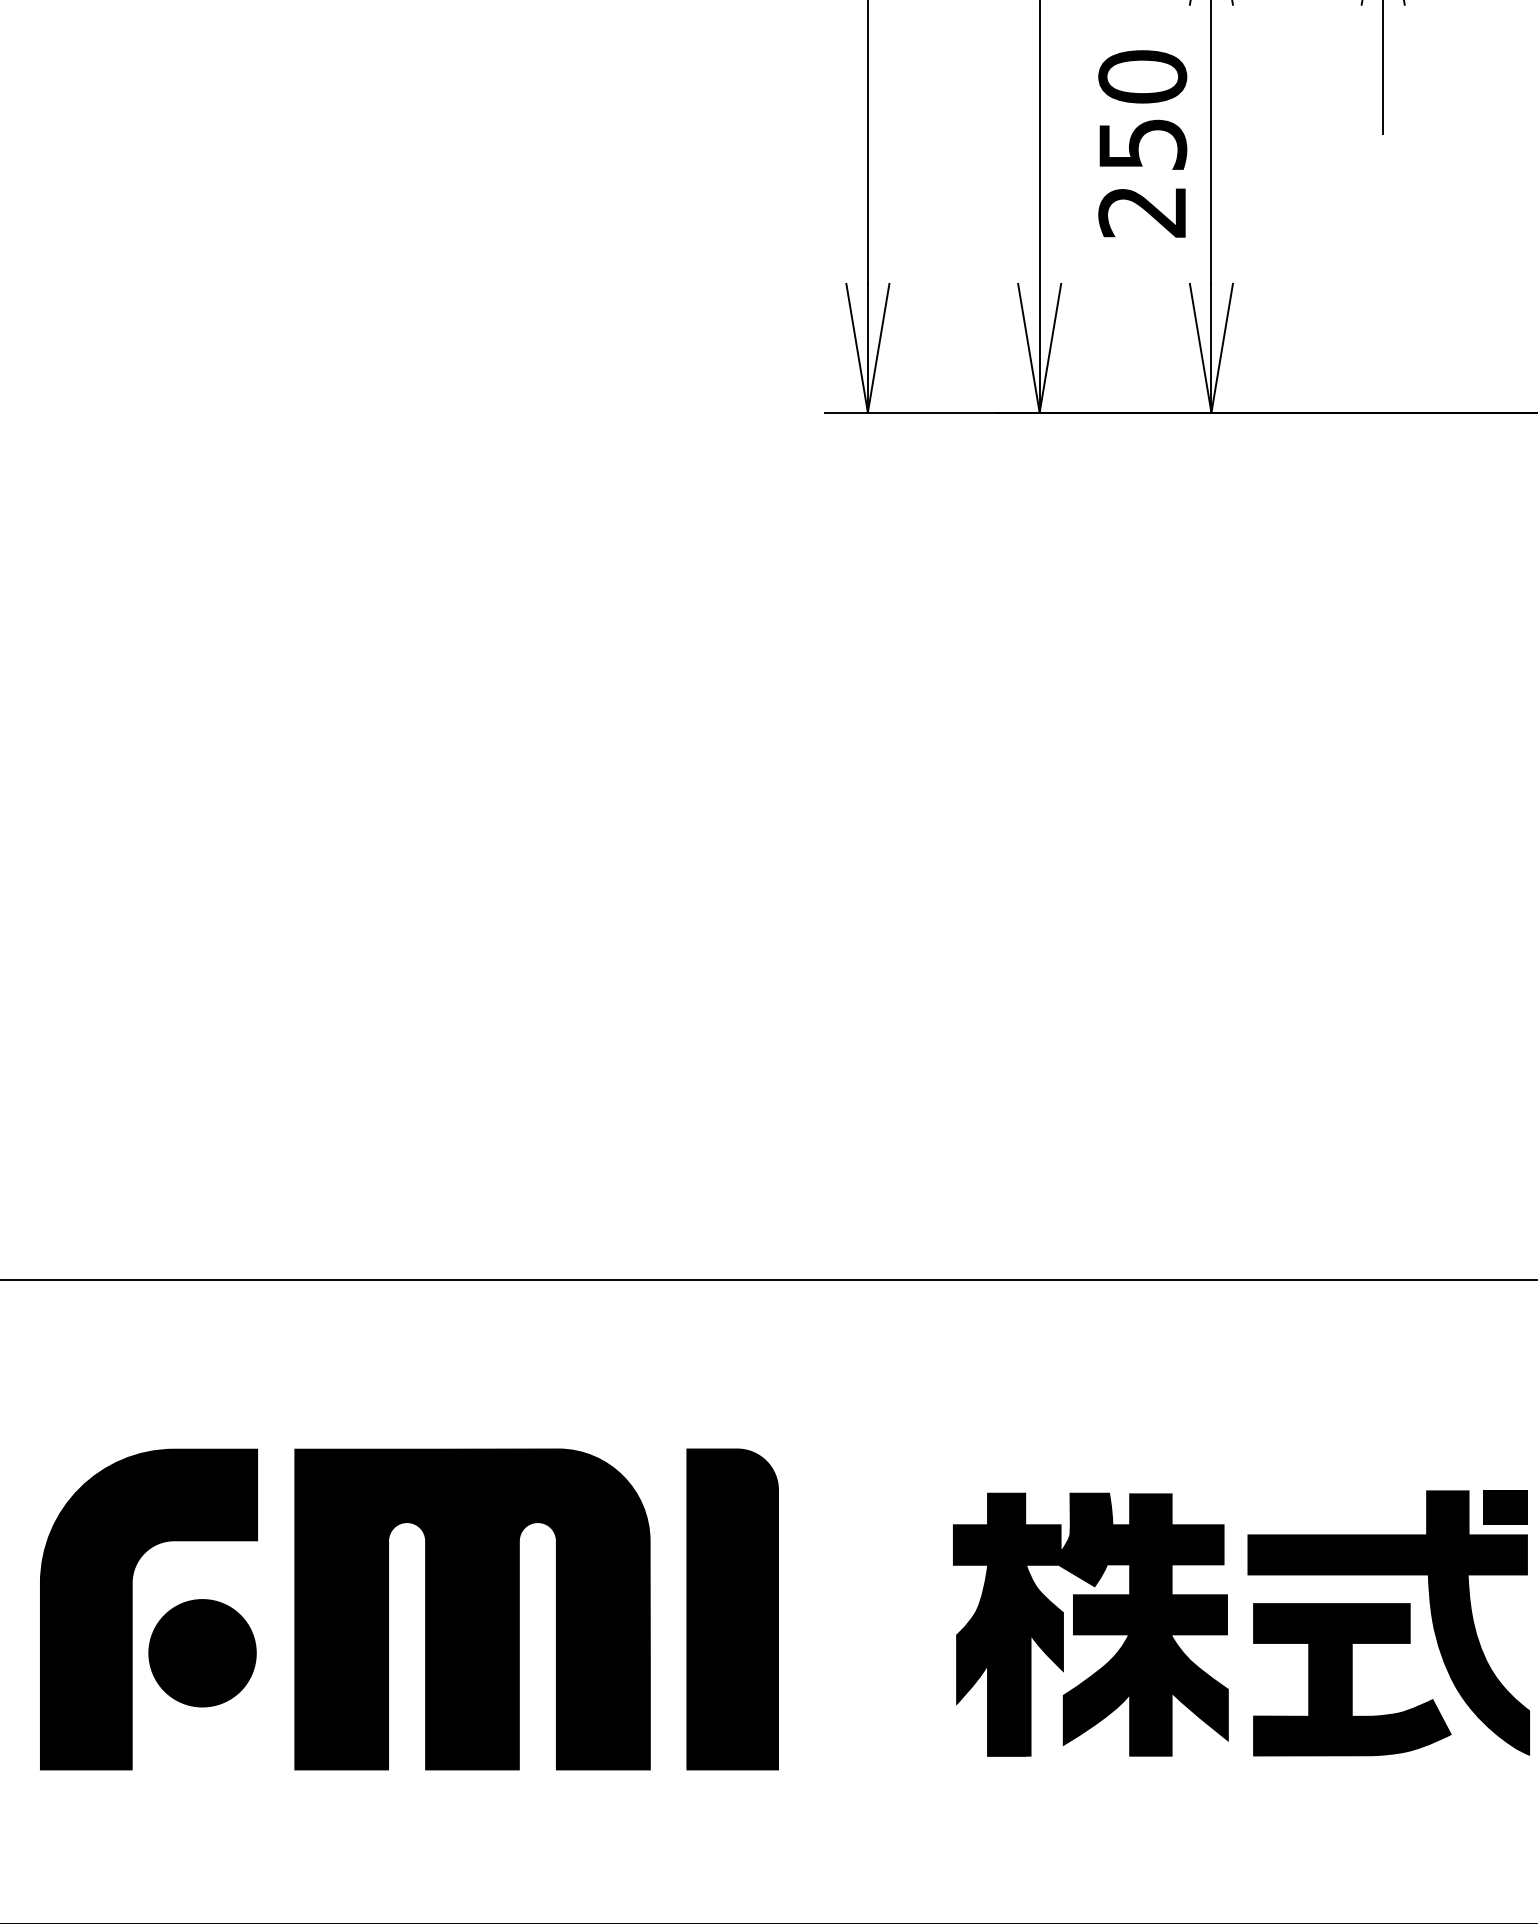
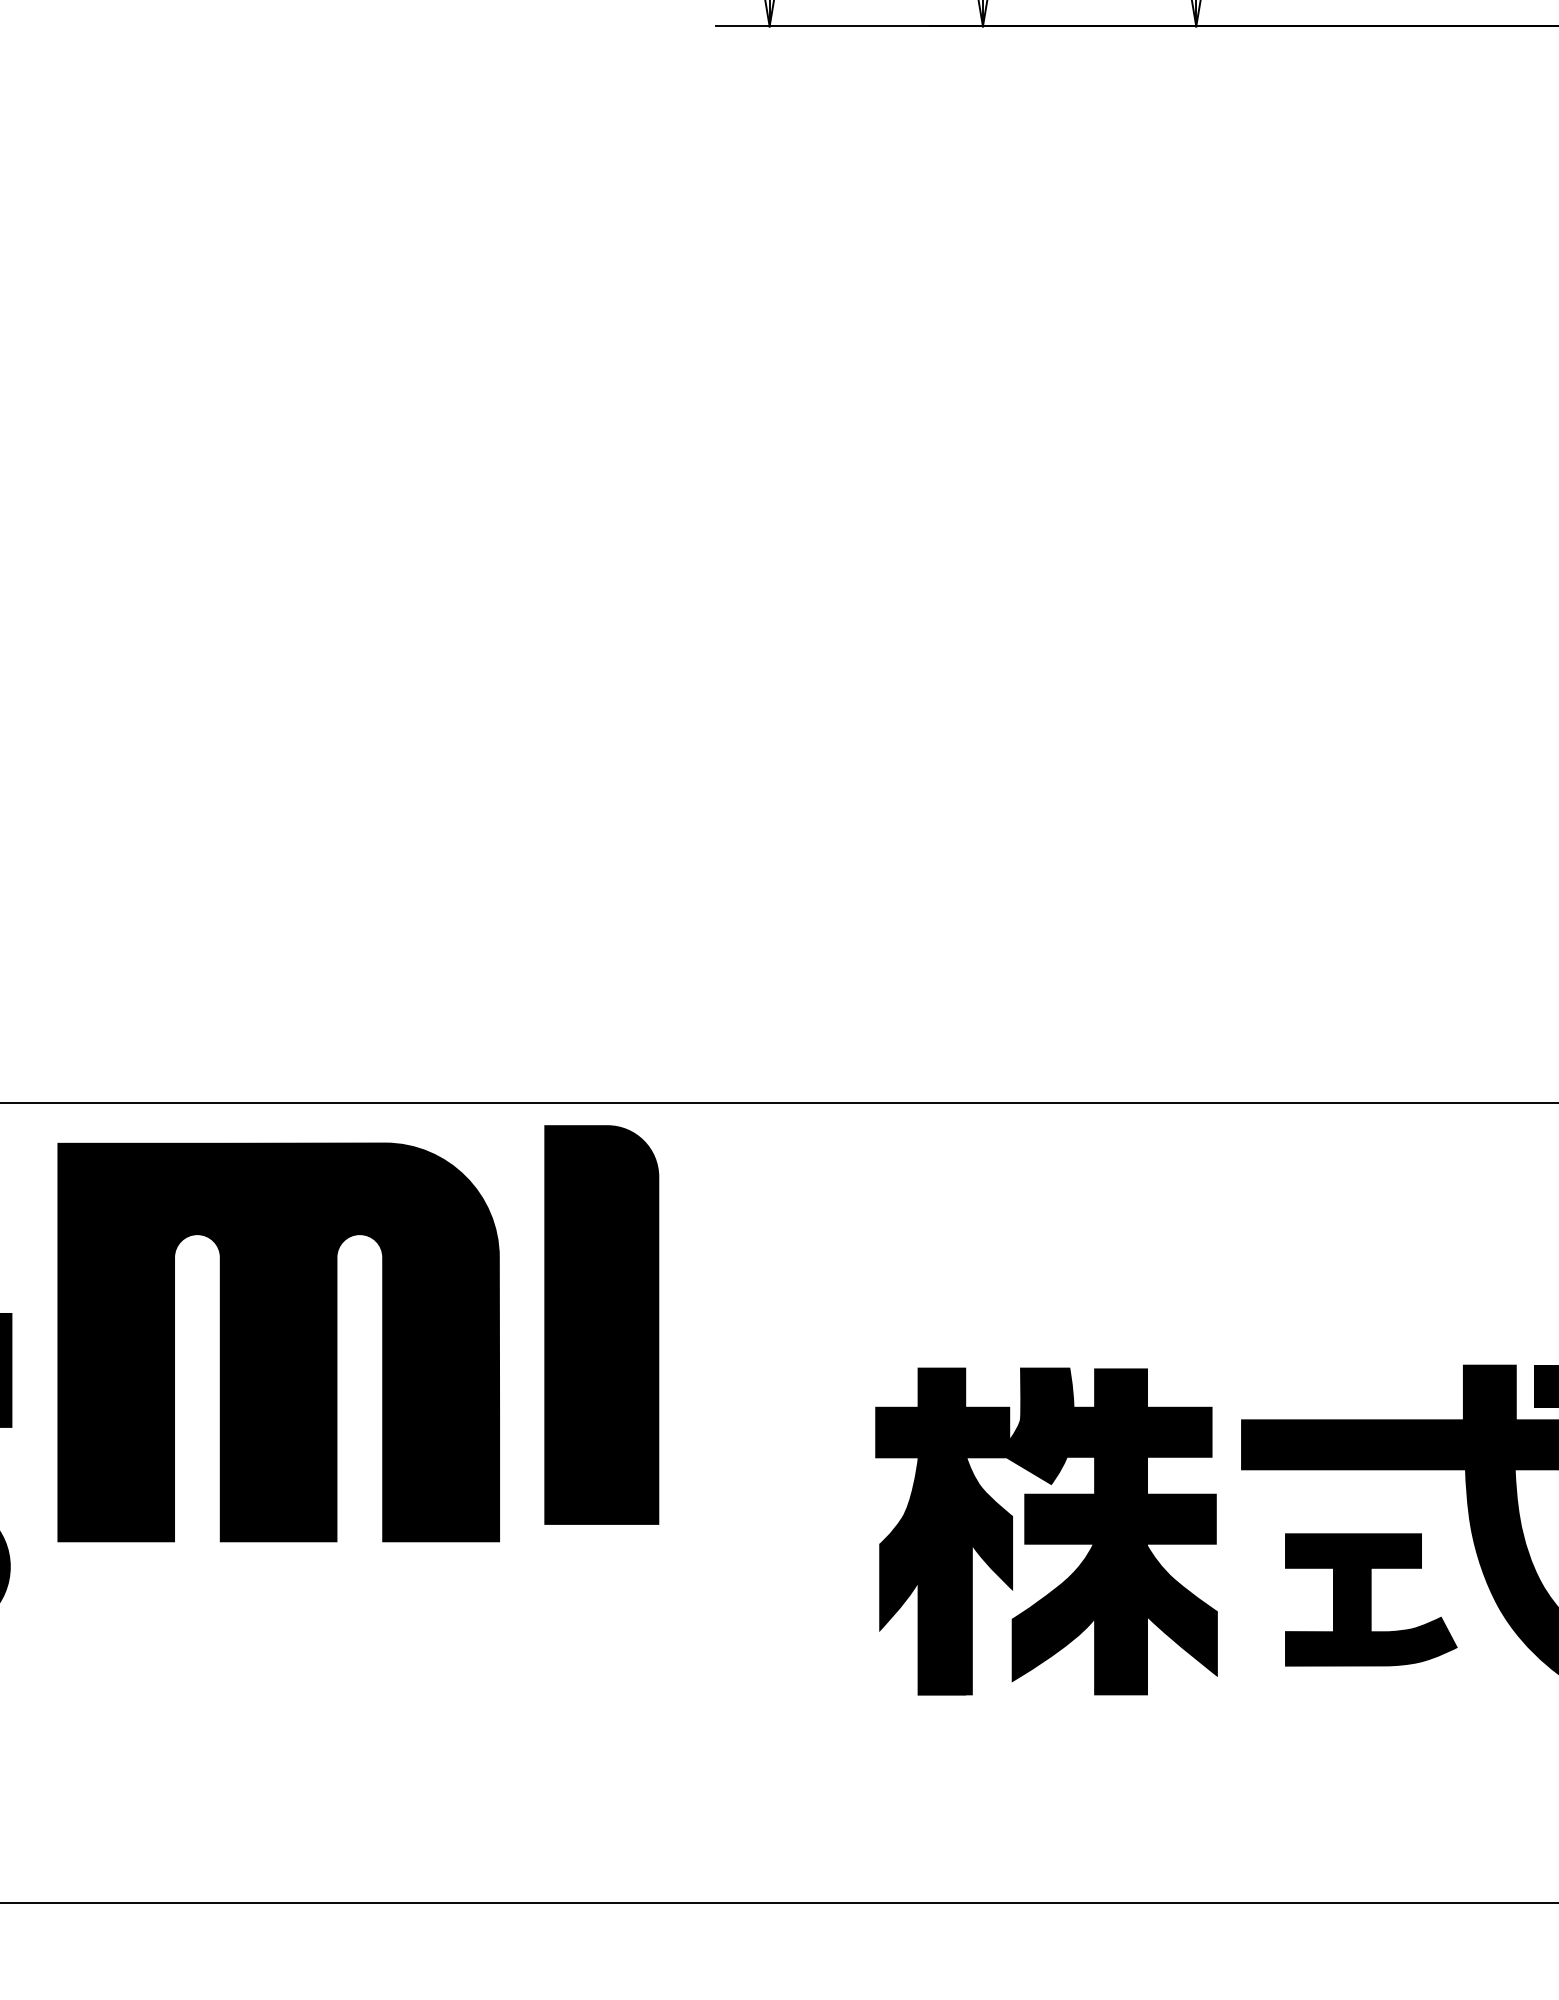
part: (472, 1609) -> (278, 1342), moved
part: (732, 1609) -> (601, 1325), moved
part: (1352, 1679) -> (1371, 1599), size x0.7

